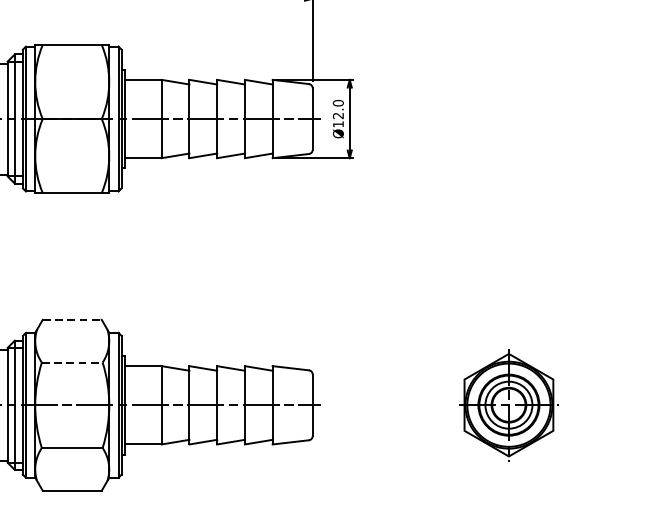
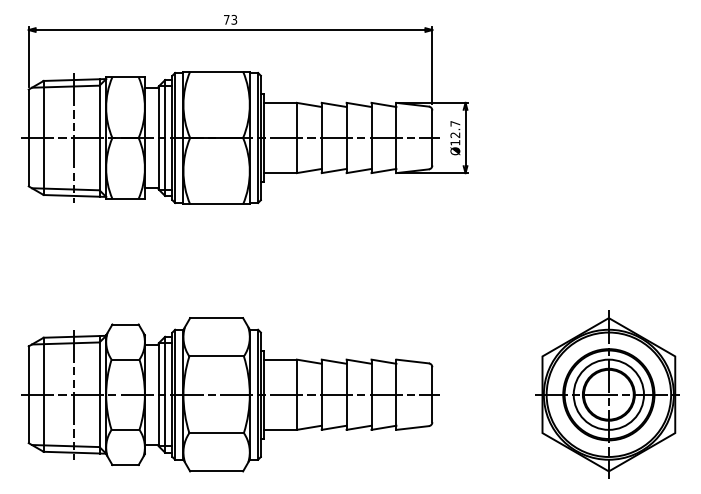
text: (338, 102) -> (455, 123), Ø12.0 -> Ø12.7
line: (73, 320) -> (217, 318), dashed -> solid
line: (73, 362) -> (217, 356), dashed -> solid
part: (508, 405) -> (607, 394), size x1.67

